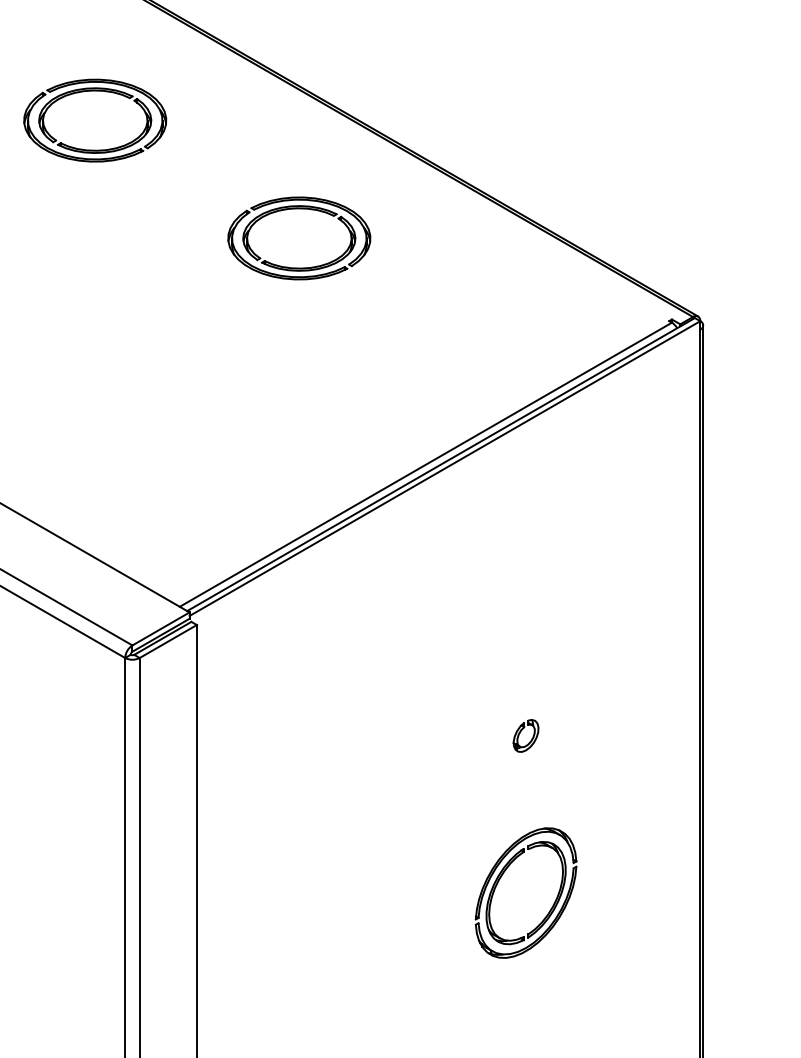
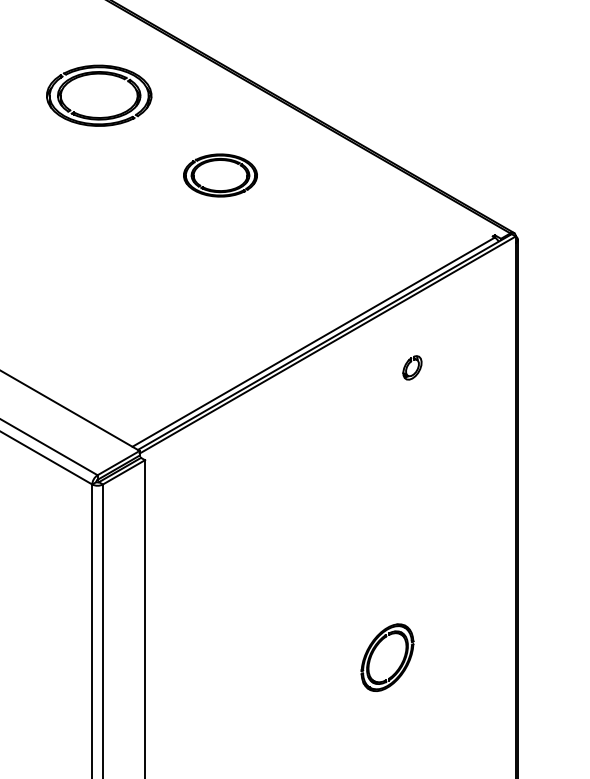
part: (95, 120) -> (99, 95), moved
part: (299, 238) -> (220, 175), size x0.7
part: (526, 735) -> (412, 367), moved
part: (526, 892) -> (387, 657), size x0.7

